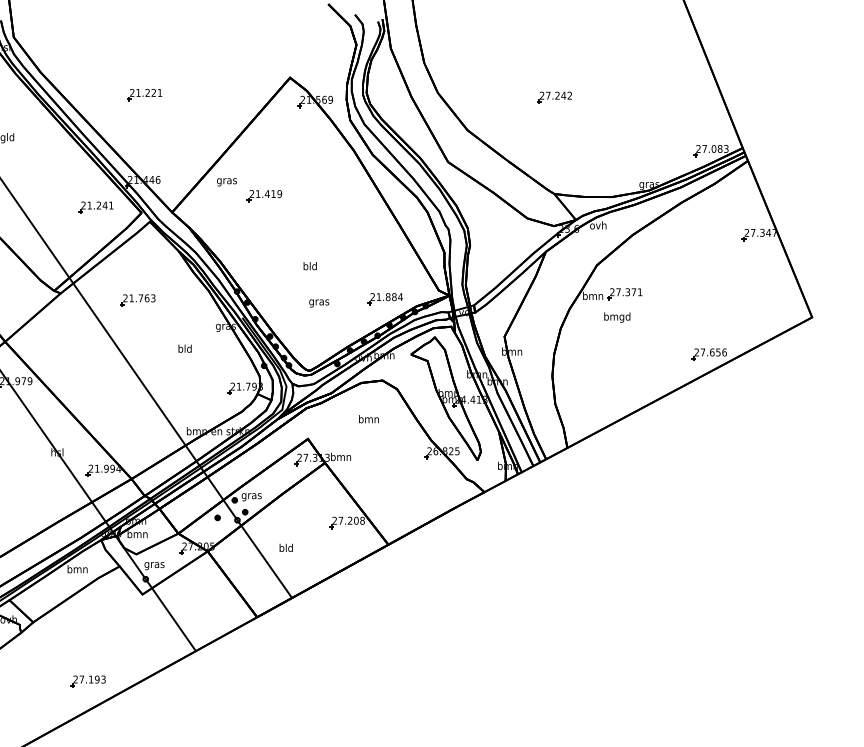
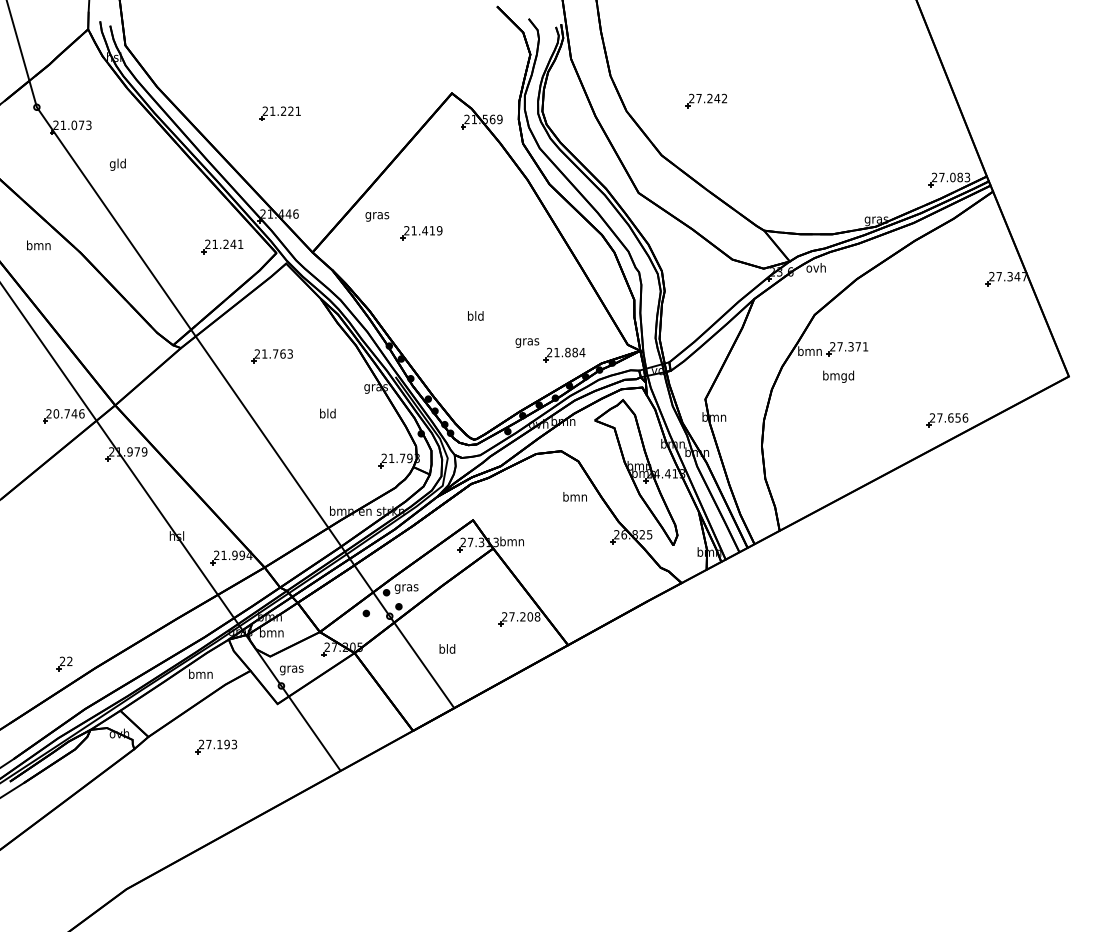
part: (554, 97) -> (706, 100), moved
text: (319, 302) -> (527, 342), moved
text: (368, 418) -> (574, 496), moved
part: (88, 681) -> (216, 746), moved

